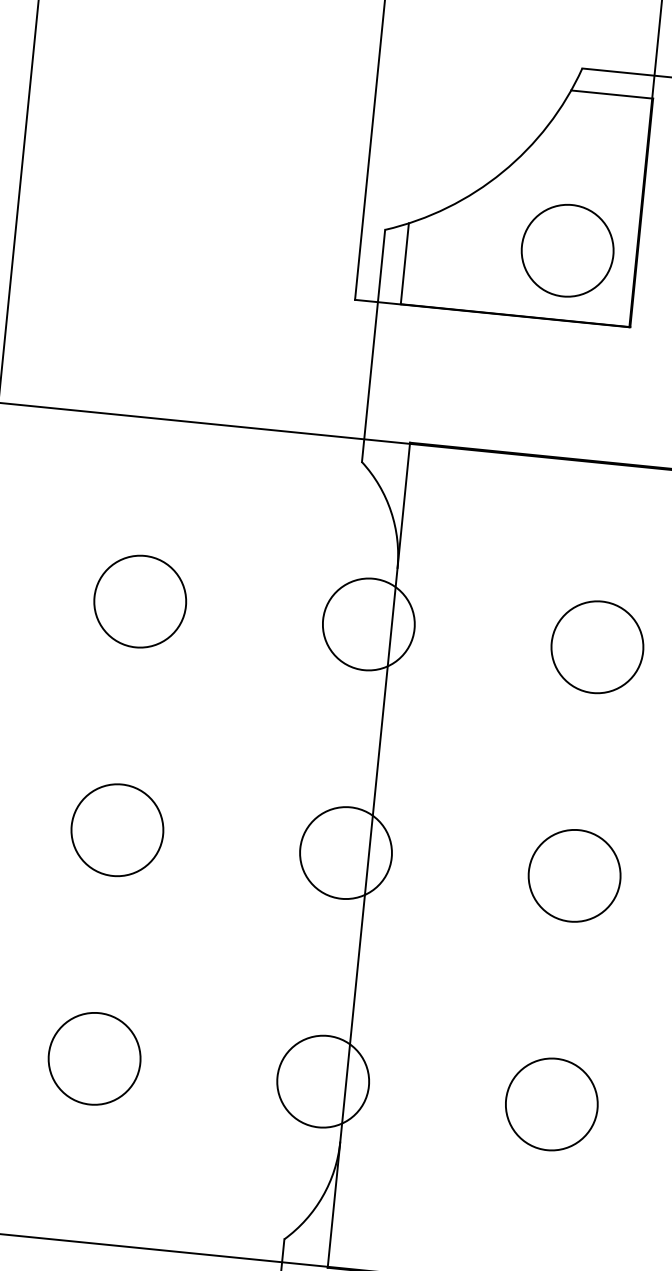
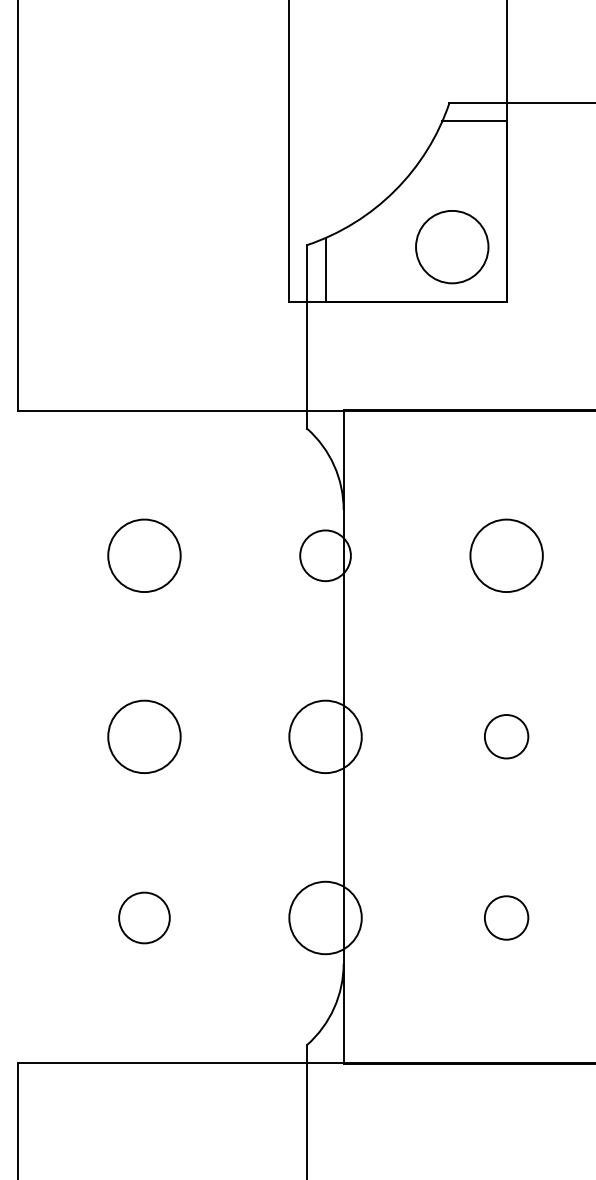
circle: (368, 624) -> (325, 555), size x0.7
circle: (574, 875) -> (506, 736), size x0.6
circle: (94, 1058) -> (144, 917), size x0.7
circle: (551, 1103) -> (506, 917), size x0.6

